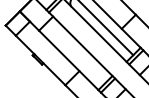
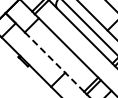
line: (68, 60) -> (54, 62), solid -> dashed

